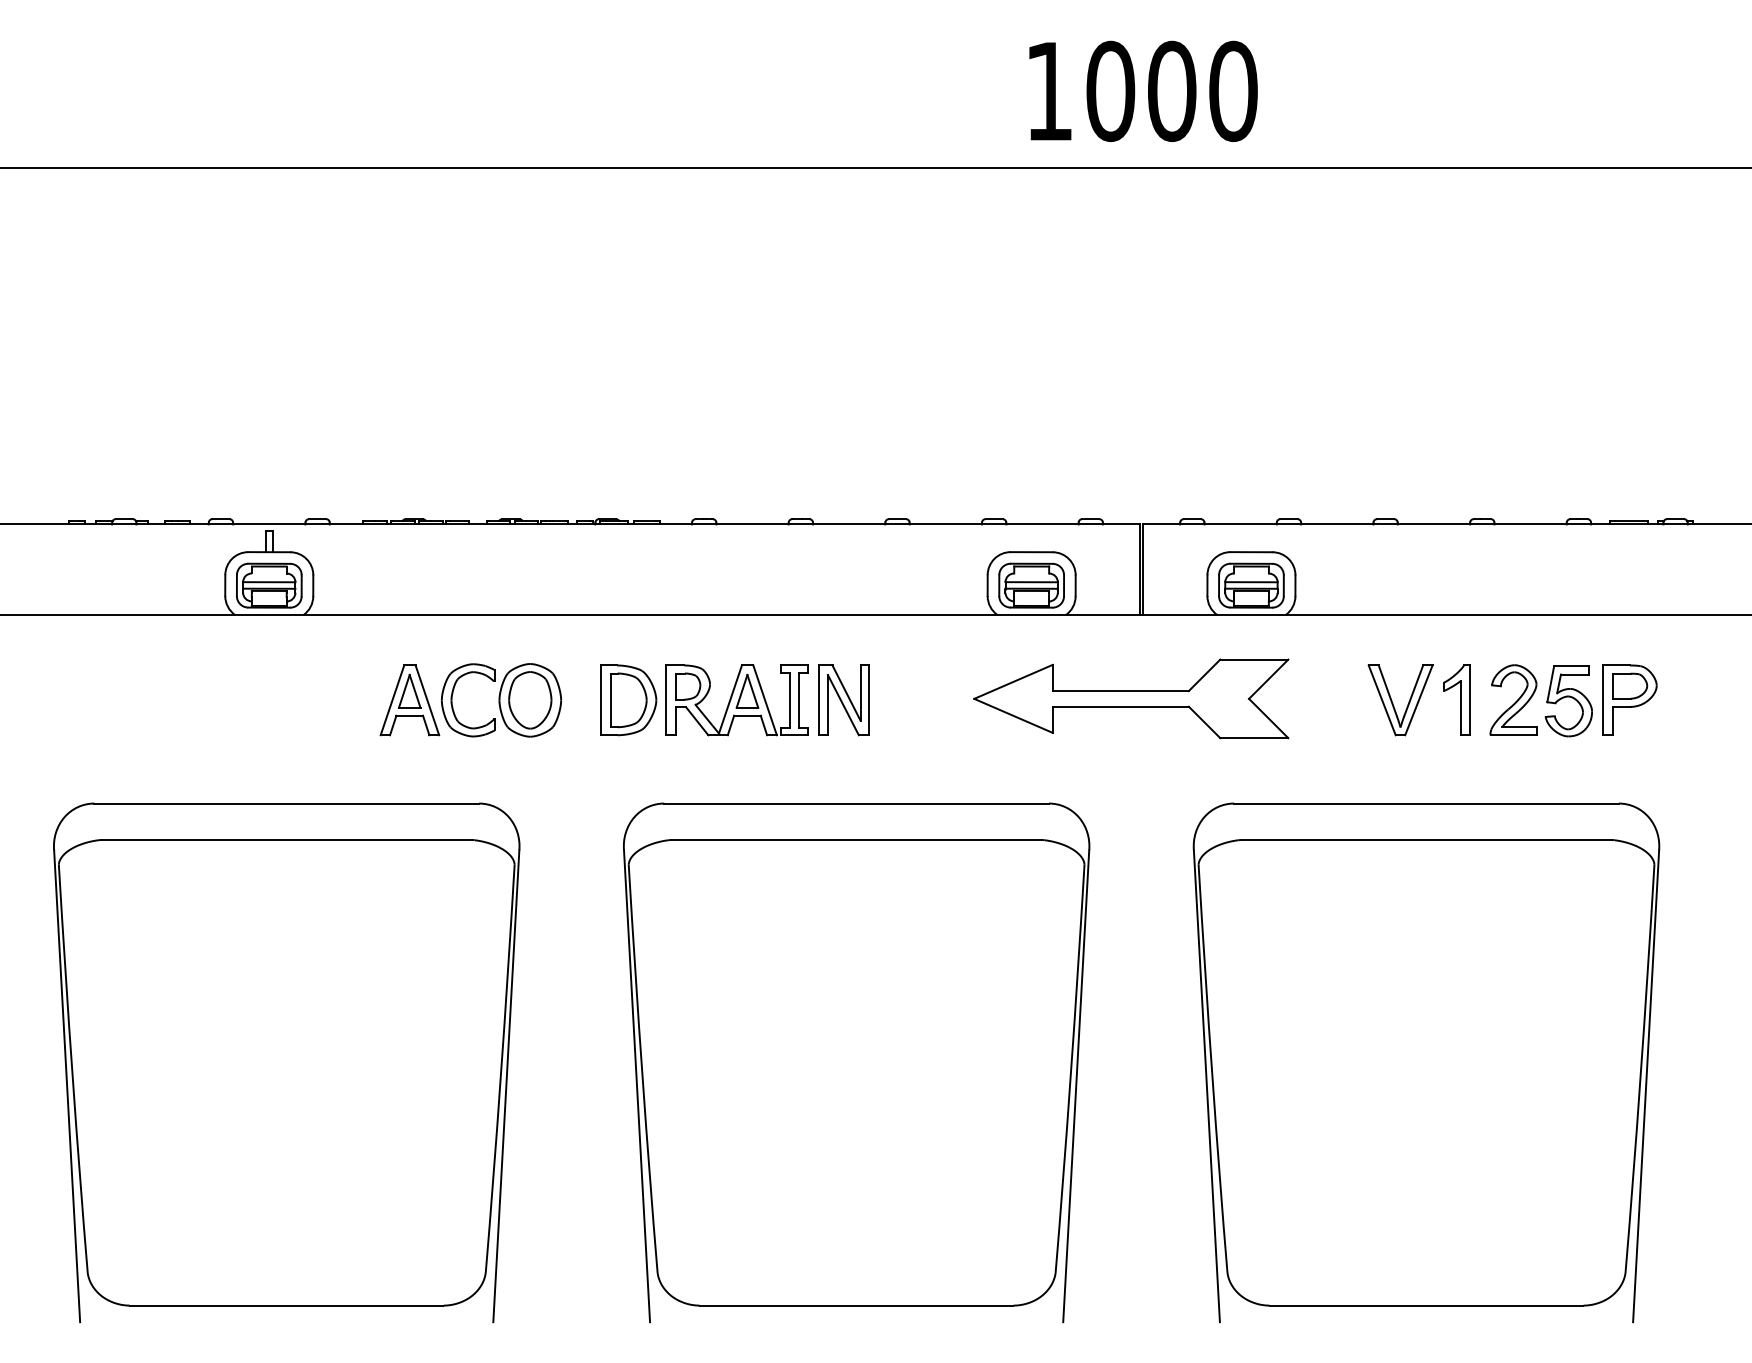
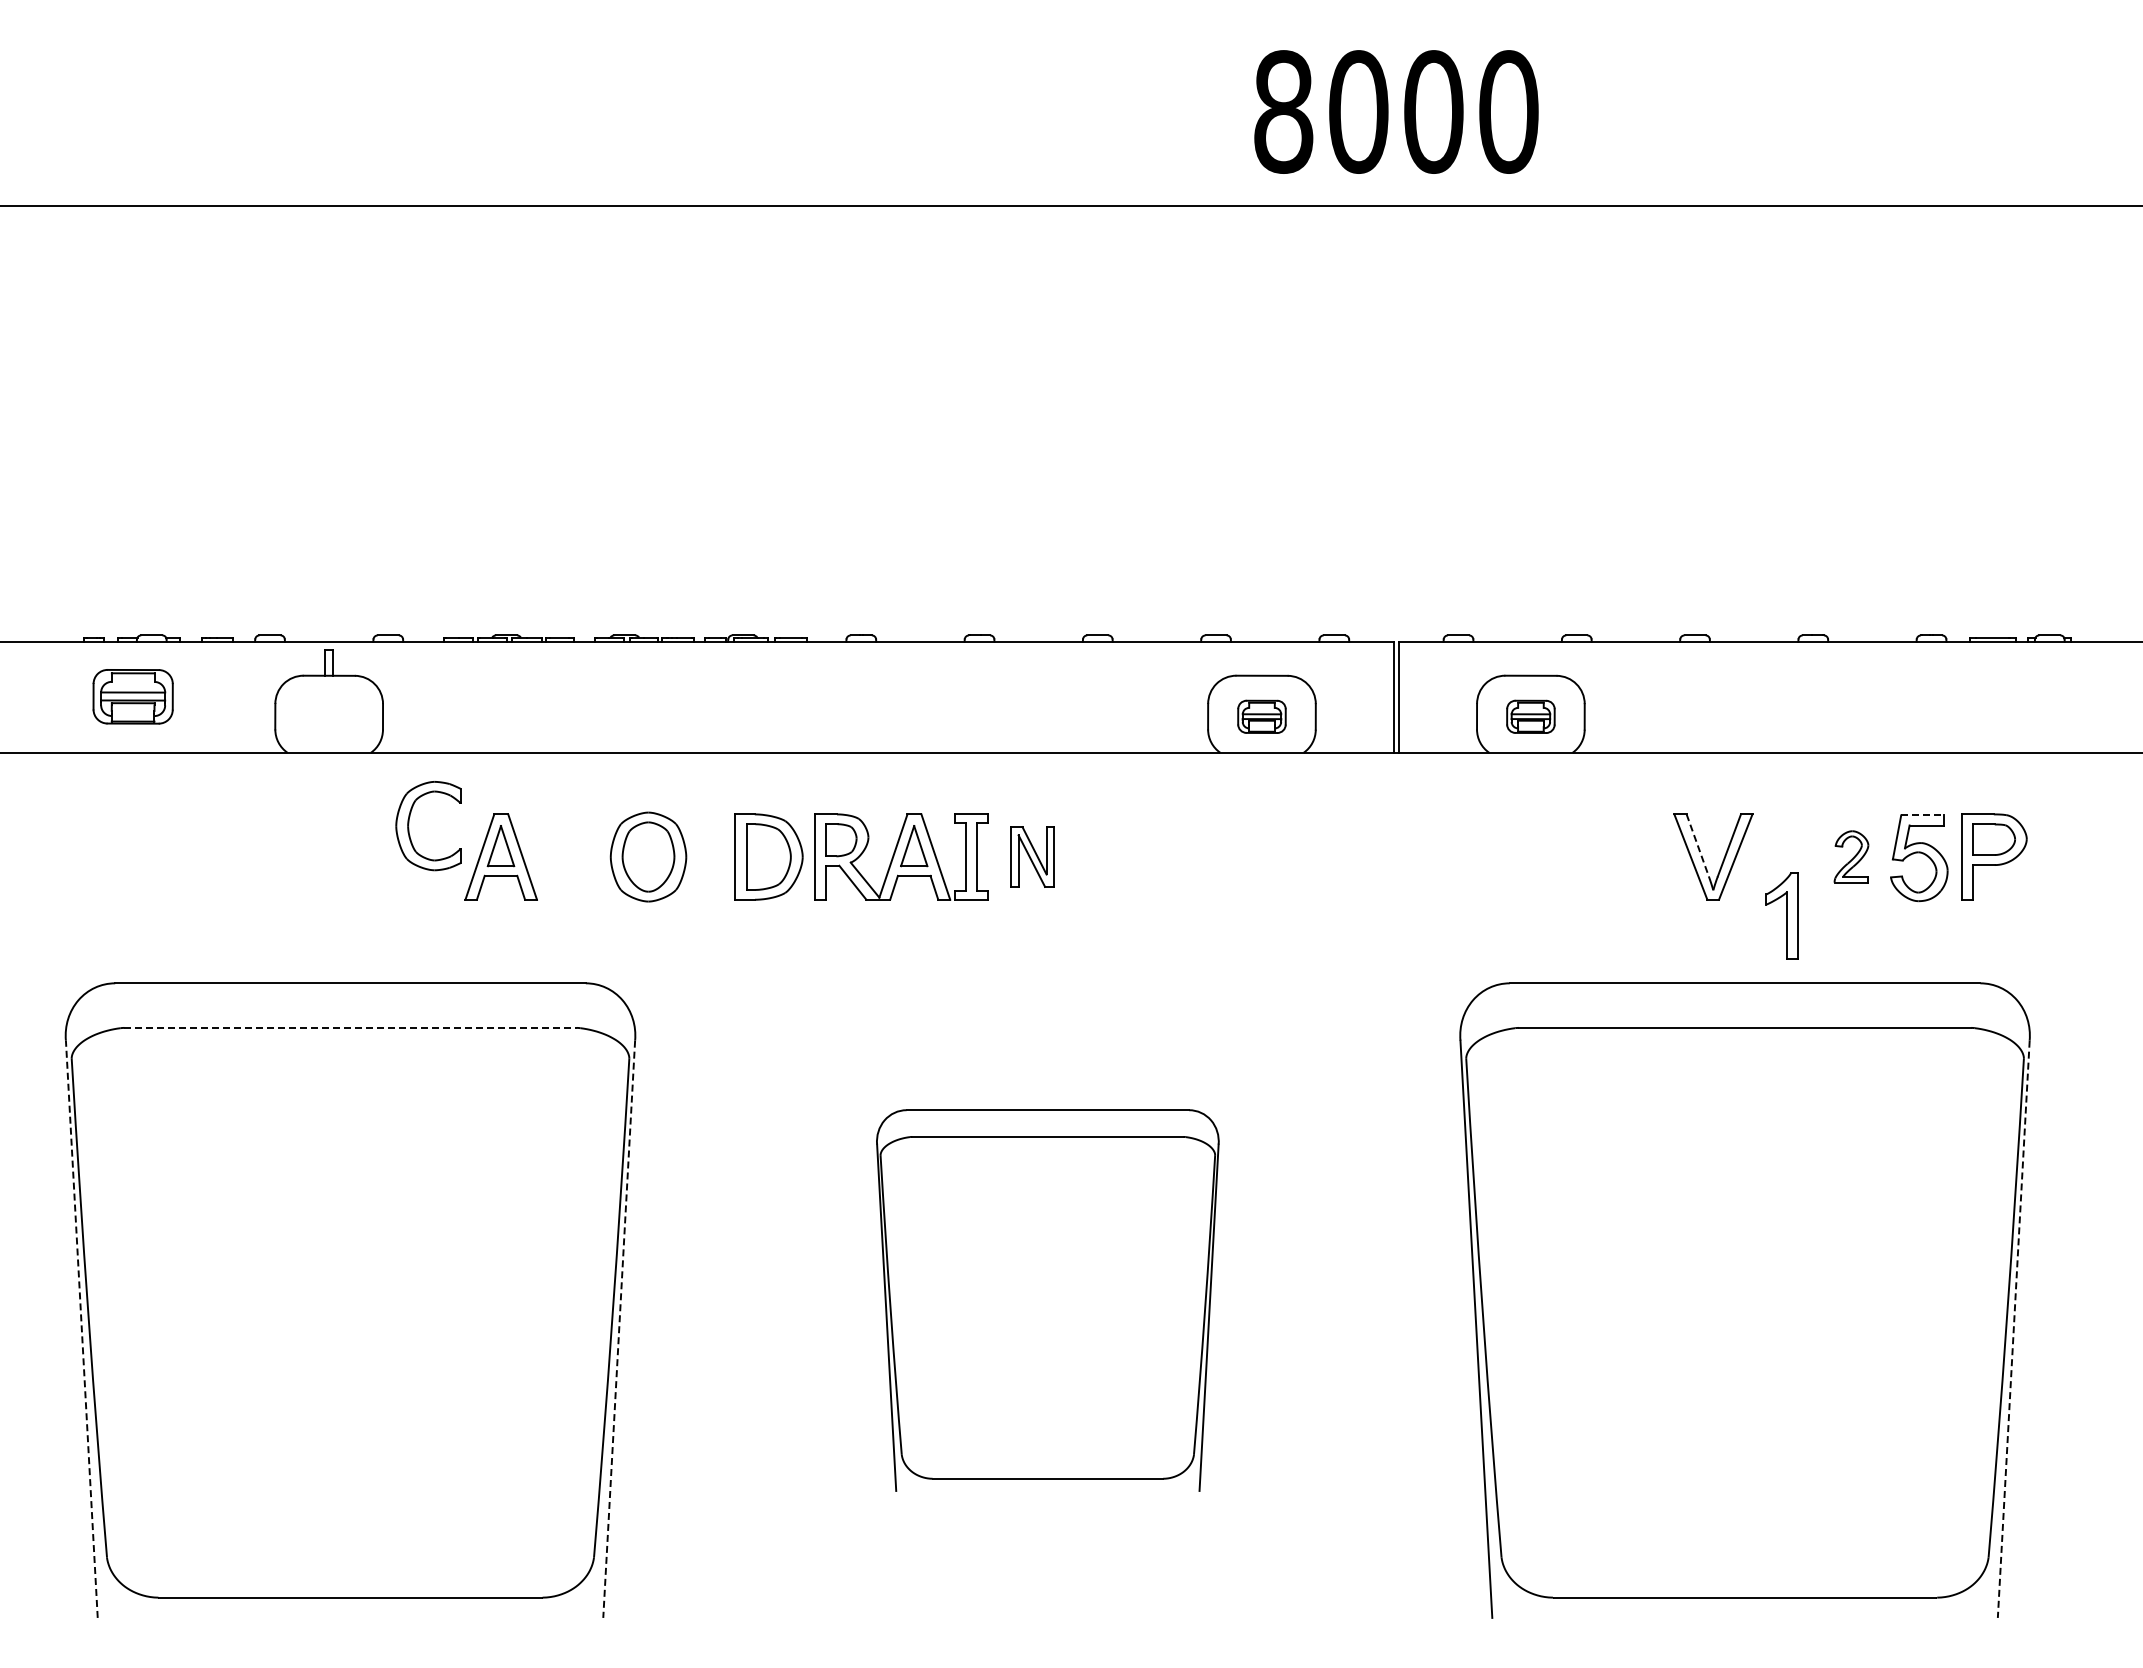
text: (1049, 91) -> (1283, 111), 1000 -> 8000
part: (268, 585) -> (132, 696), moved
part: (1031, 585) -> (1261, 716), size x0.6
part: (1251, 585) -> (1530, 716), size x0.6
line: (1571, 666) -> (1922, 815), solid -> dashed
line: (1387, 690) -> (1697, 845), solid -> dashed
part: (844, 699) -> (1032, 856), size x0.7
part: (1130, 699) -> (1383, 855), removed
part: (1456, 699) -> (1781, 915), moved
part: (1513, 699) -> (1851, 856), size x0.6
part: (452, 701) -> (409, 827), moved
line: (287, 839) -> (351, 1027), solid -> dashed
part: (856, 1062) -> (1047, 1300), size x0.6
line: (66, 1085) -> (81, 1328), solid -> dashed
line: (506, 1086) -> (619, 1329), solid -> dashed
line: (1645, 1086) -> (2013, 1329), solid -> dashed

